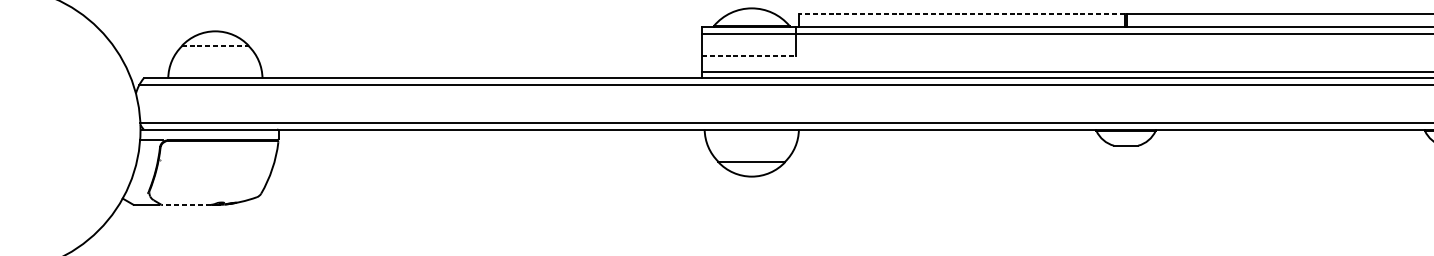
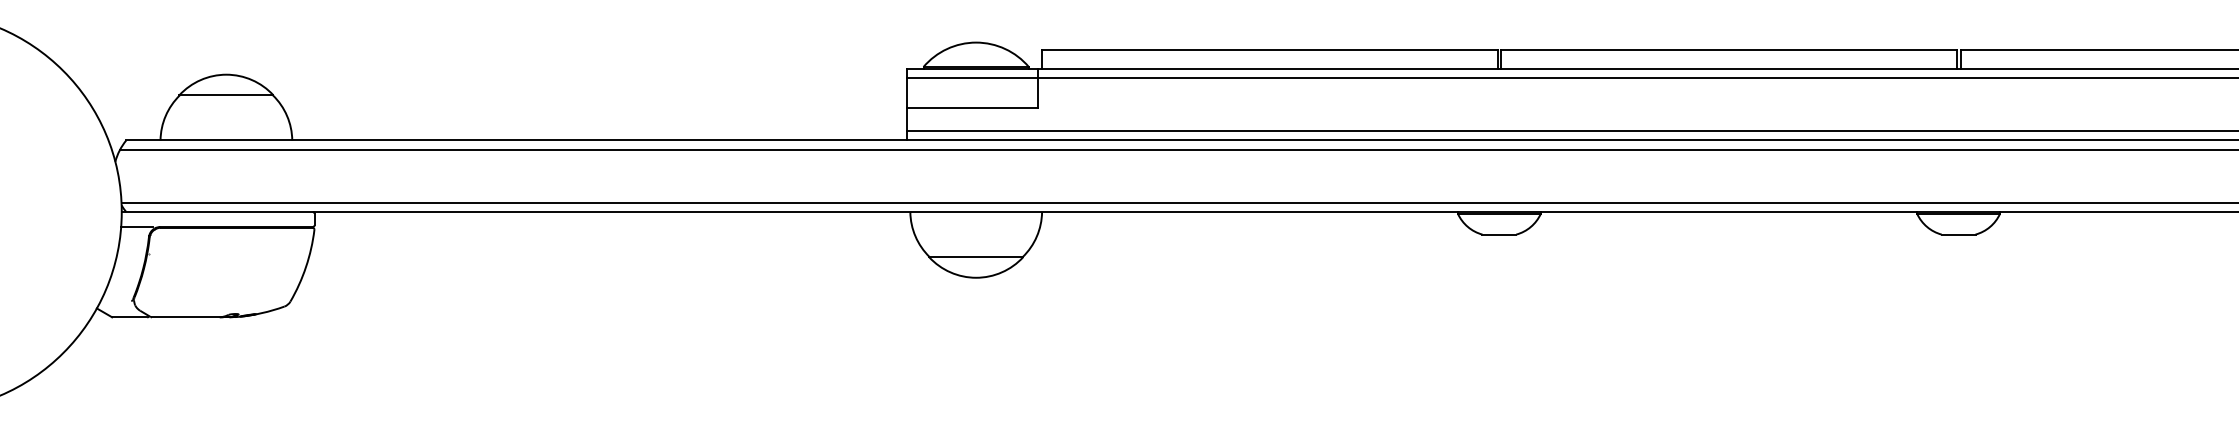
line: (961, 14) -> (1269, 50), dashed -> solid
line: (215, 46) -> (226, 95), dashed -> solid
line: (749, 55) -> (972, 108), dashed -> solid
line: (186, 205) -> (185, 317), dashed -> solid

